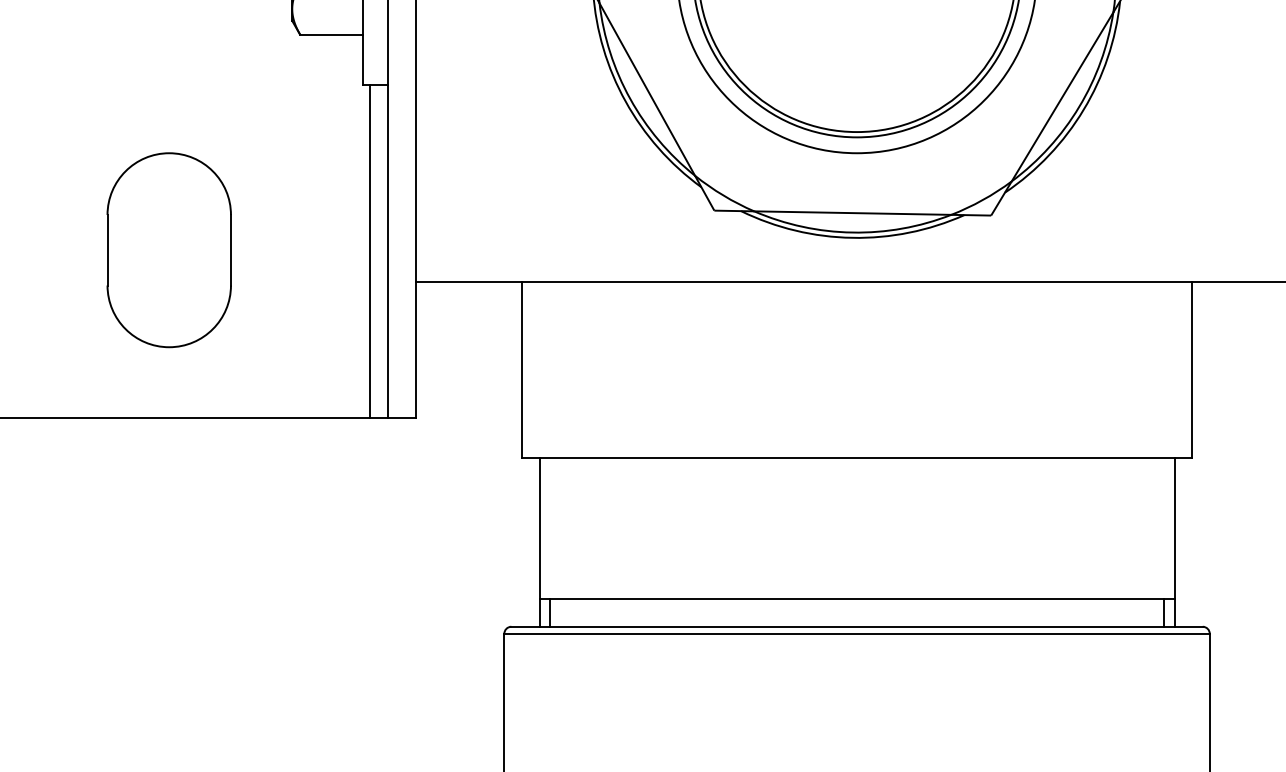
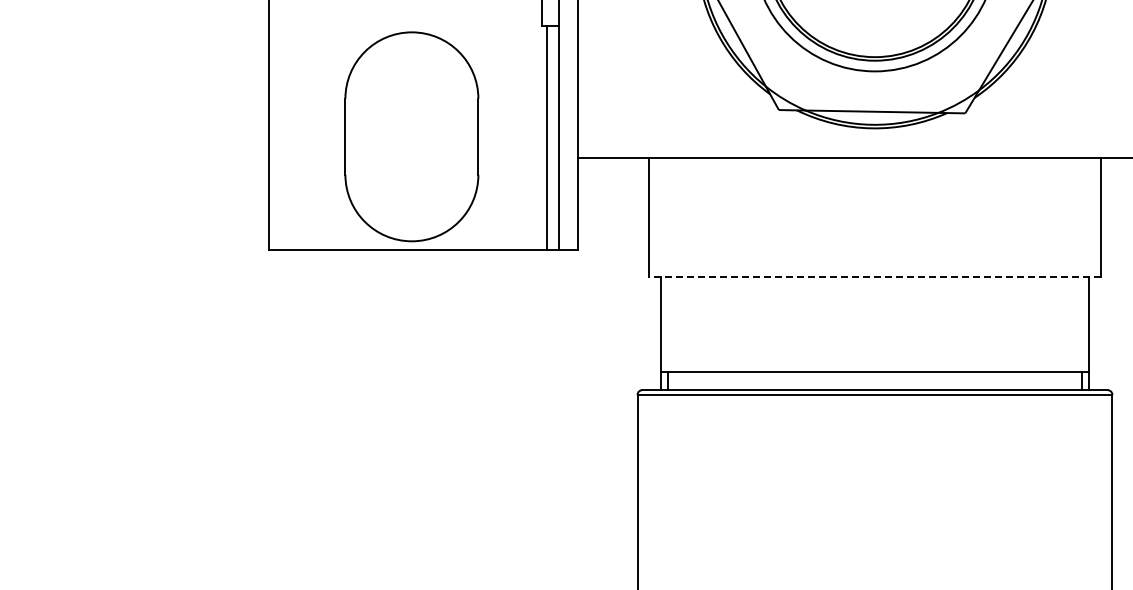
part: (168, 249) -> (411, 136), size x1.6
line: (856, 457) -> (874, 276), solid -> dashed

